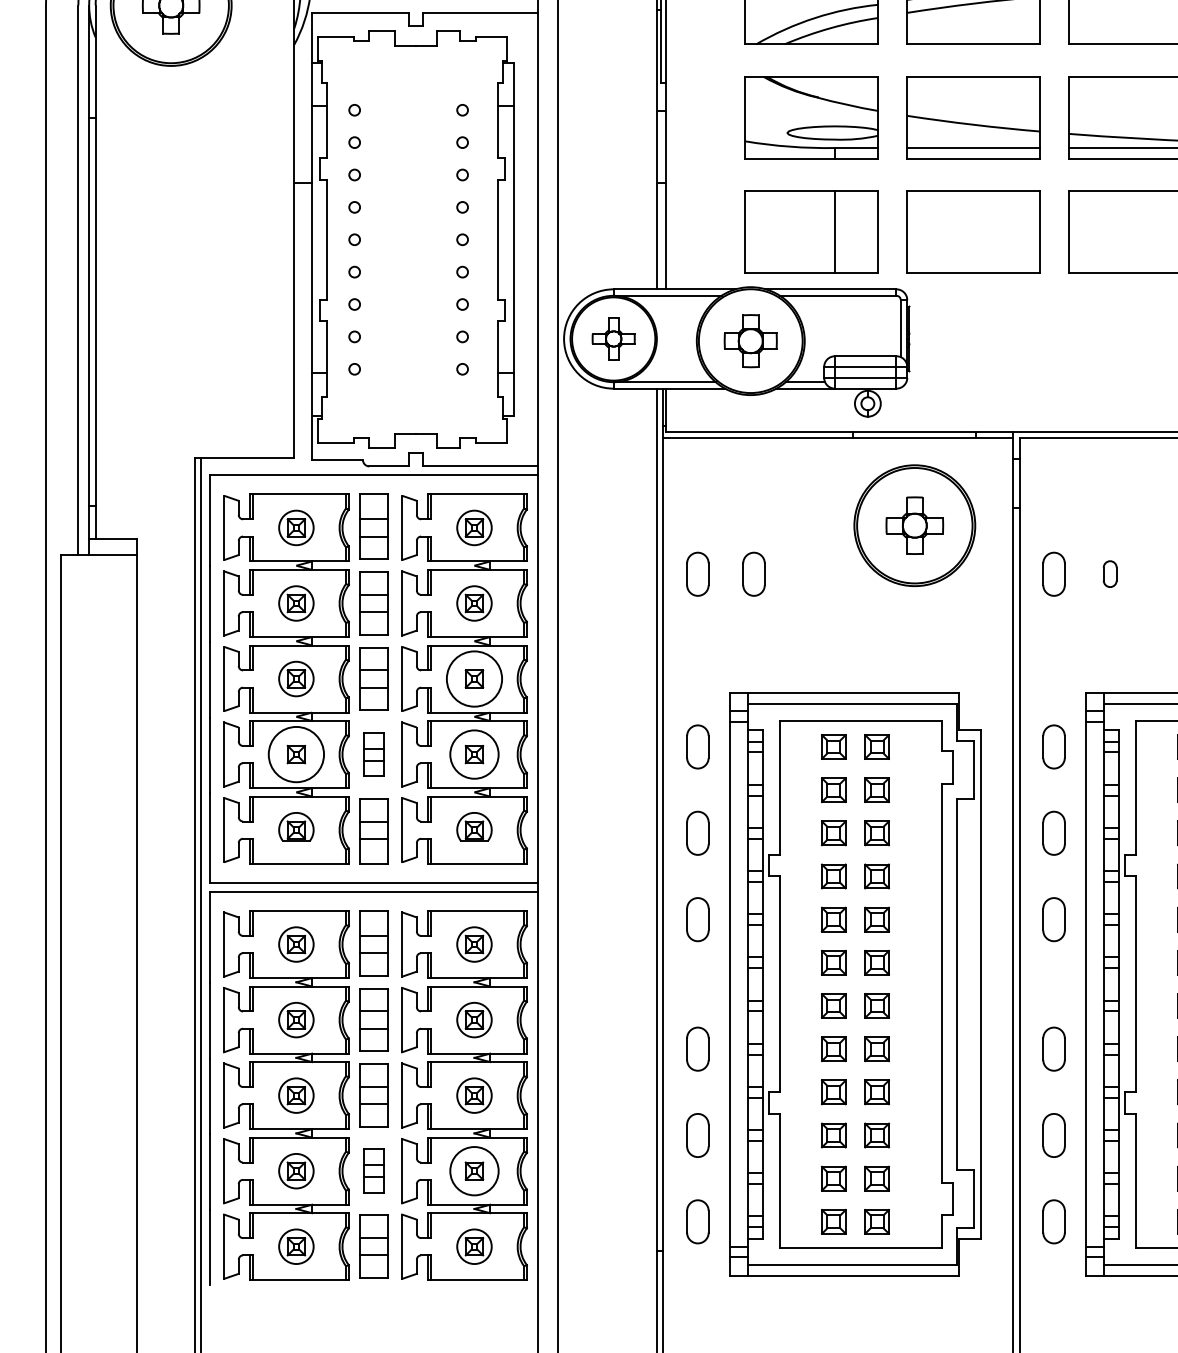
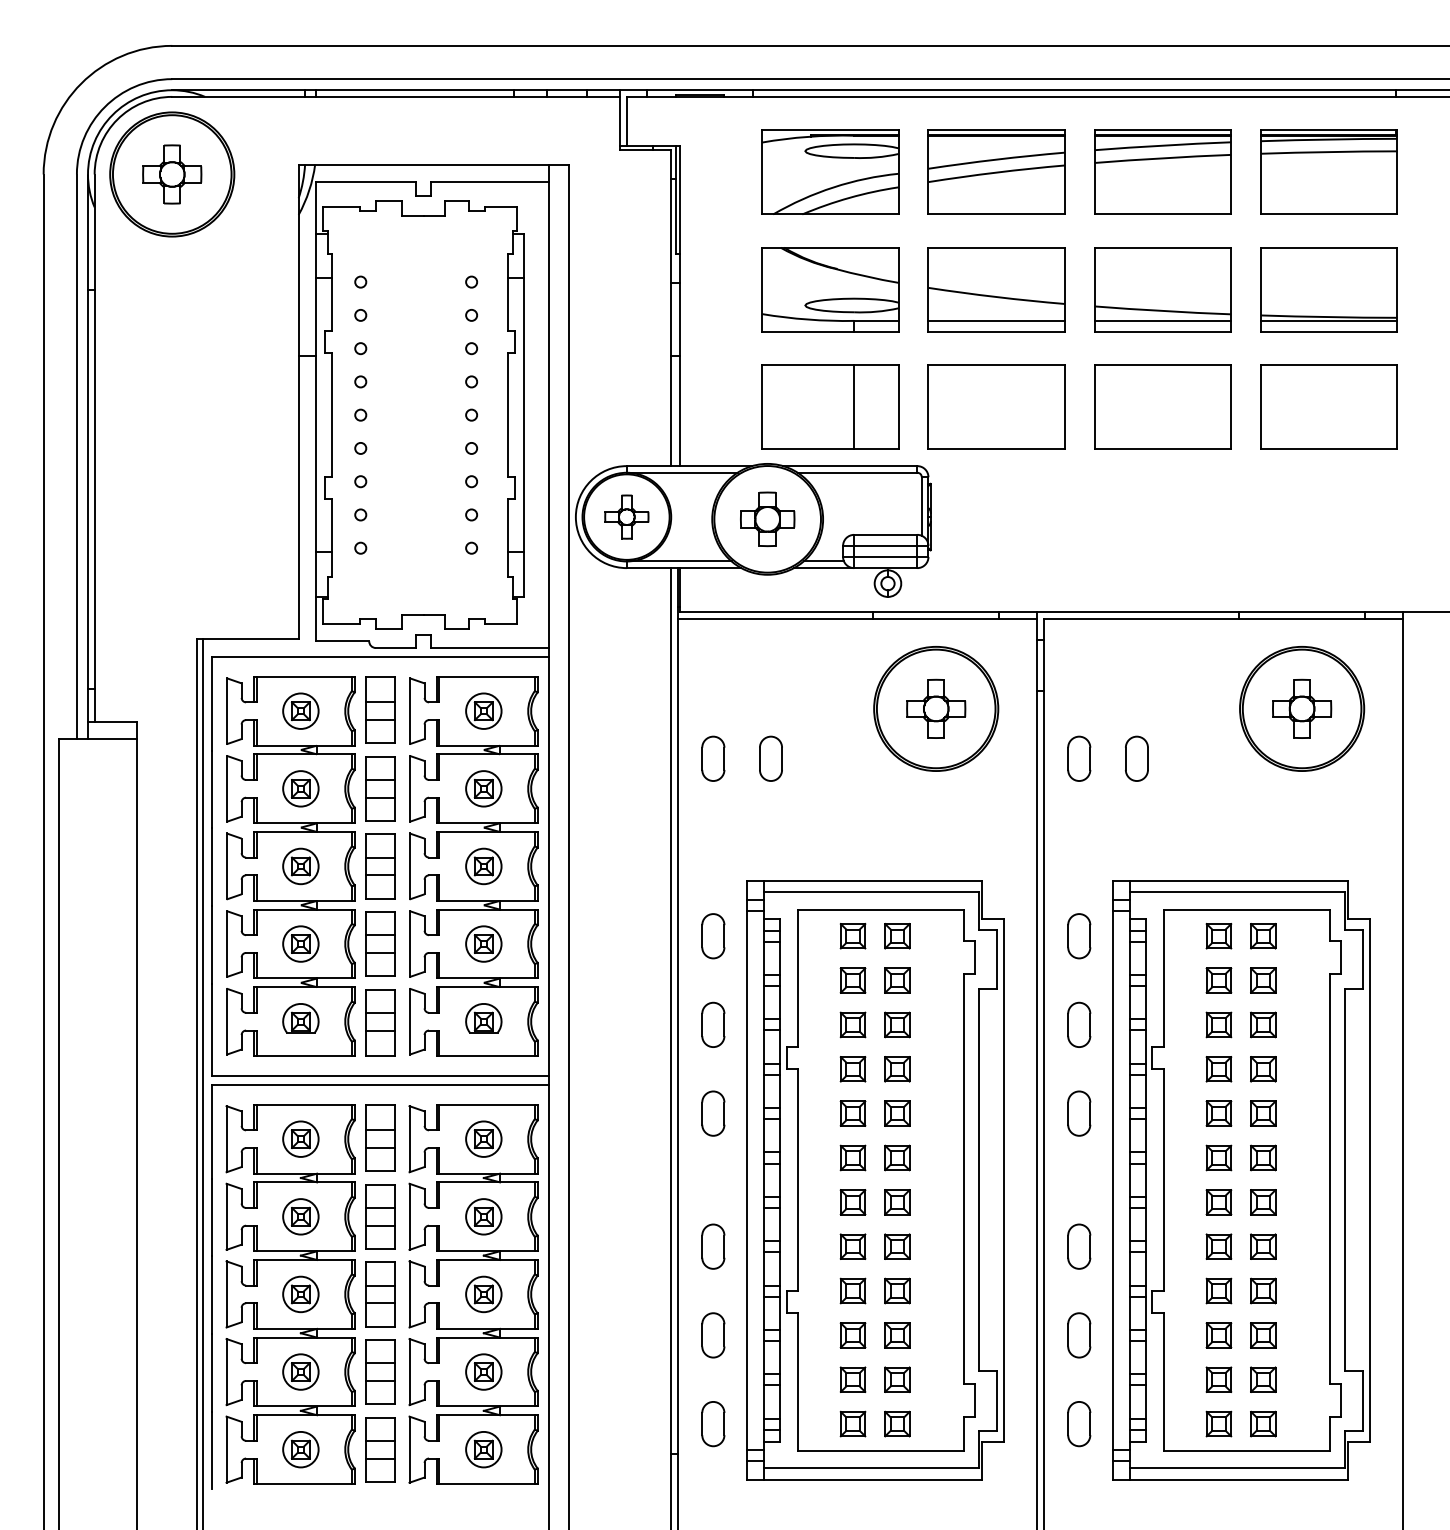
part: (1109, 573) -> (1136, 758), size x1.67
circle: (474, 679) -> (483, 866), size x0.62
circle: (296, 754) -> (300, 943), size x0.62
part: (373, 754) -> (380, 943), size x1.43
circle: (474, 754) -> (483, 943), size x0.71
part: (373, 1170) -> (380, 1371), size x1.43
circle: (474, 1170) -> (483, 1371), size x0.71

